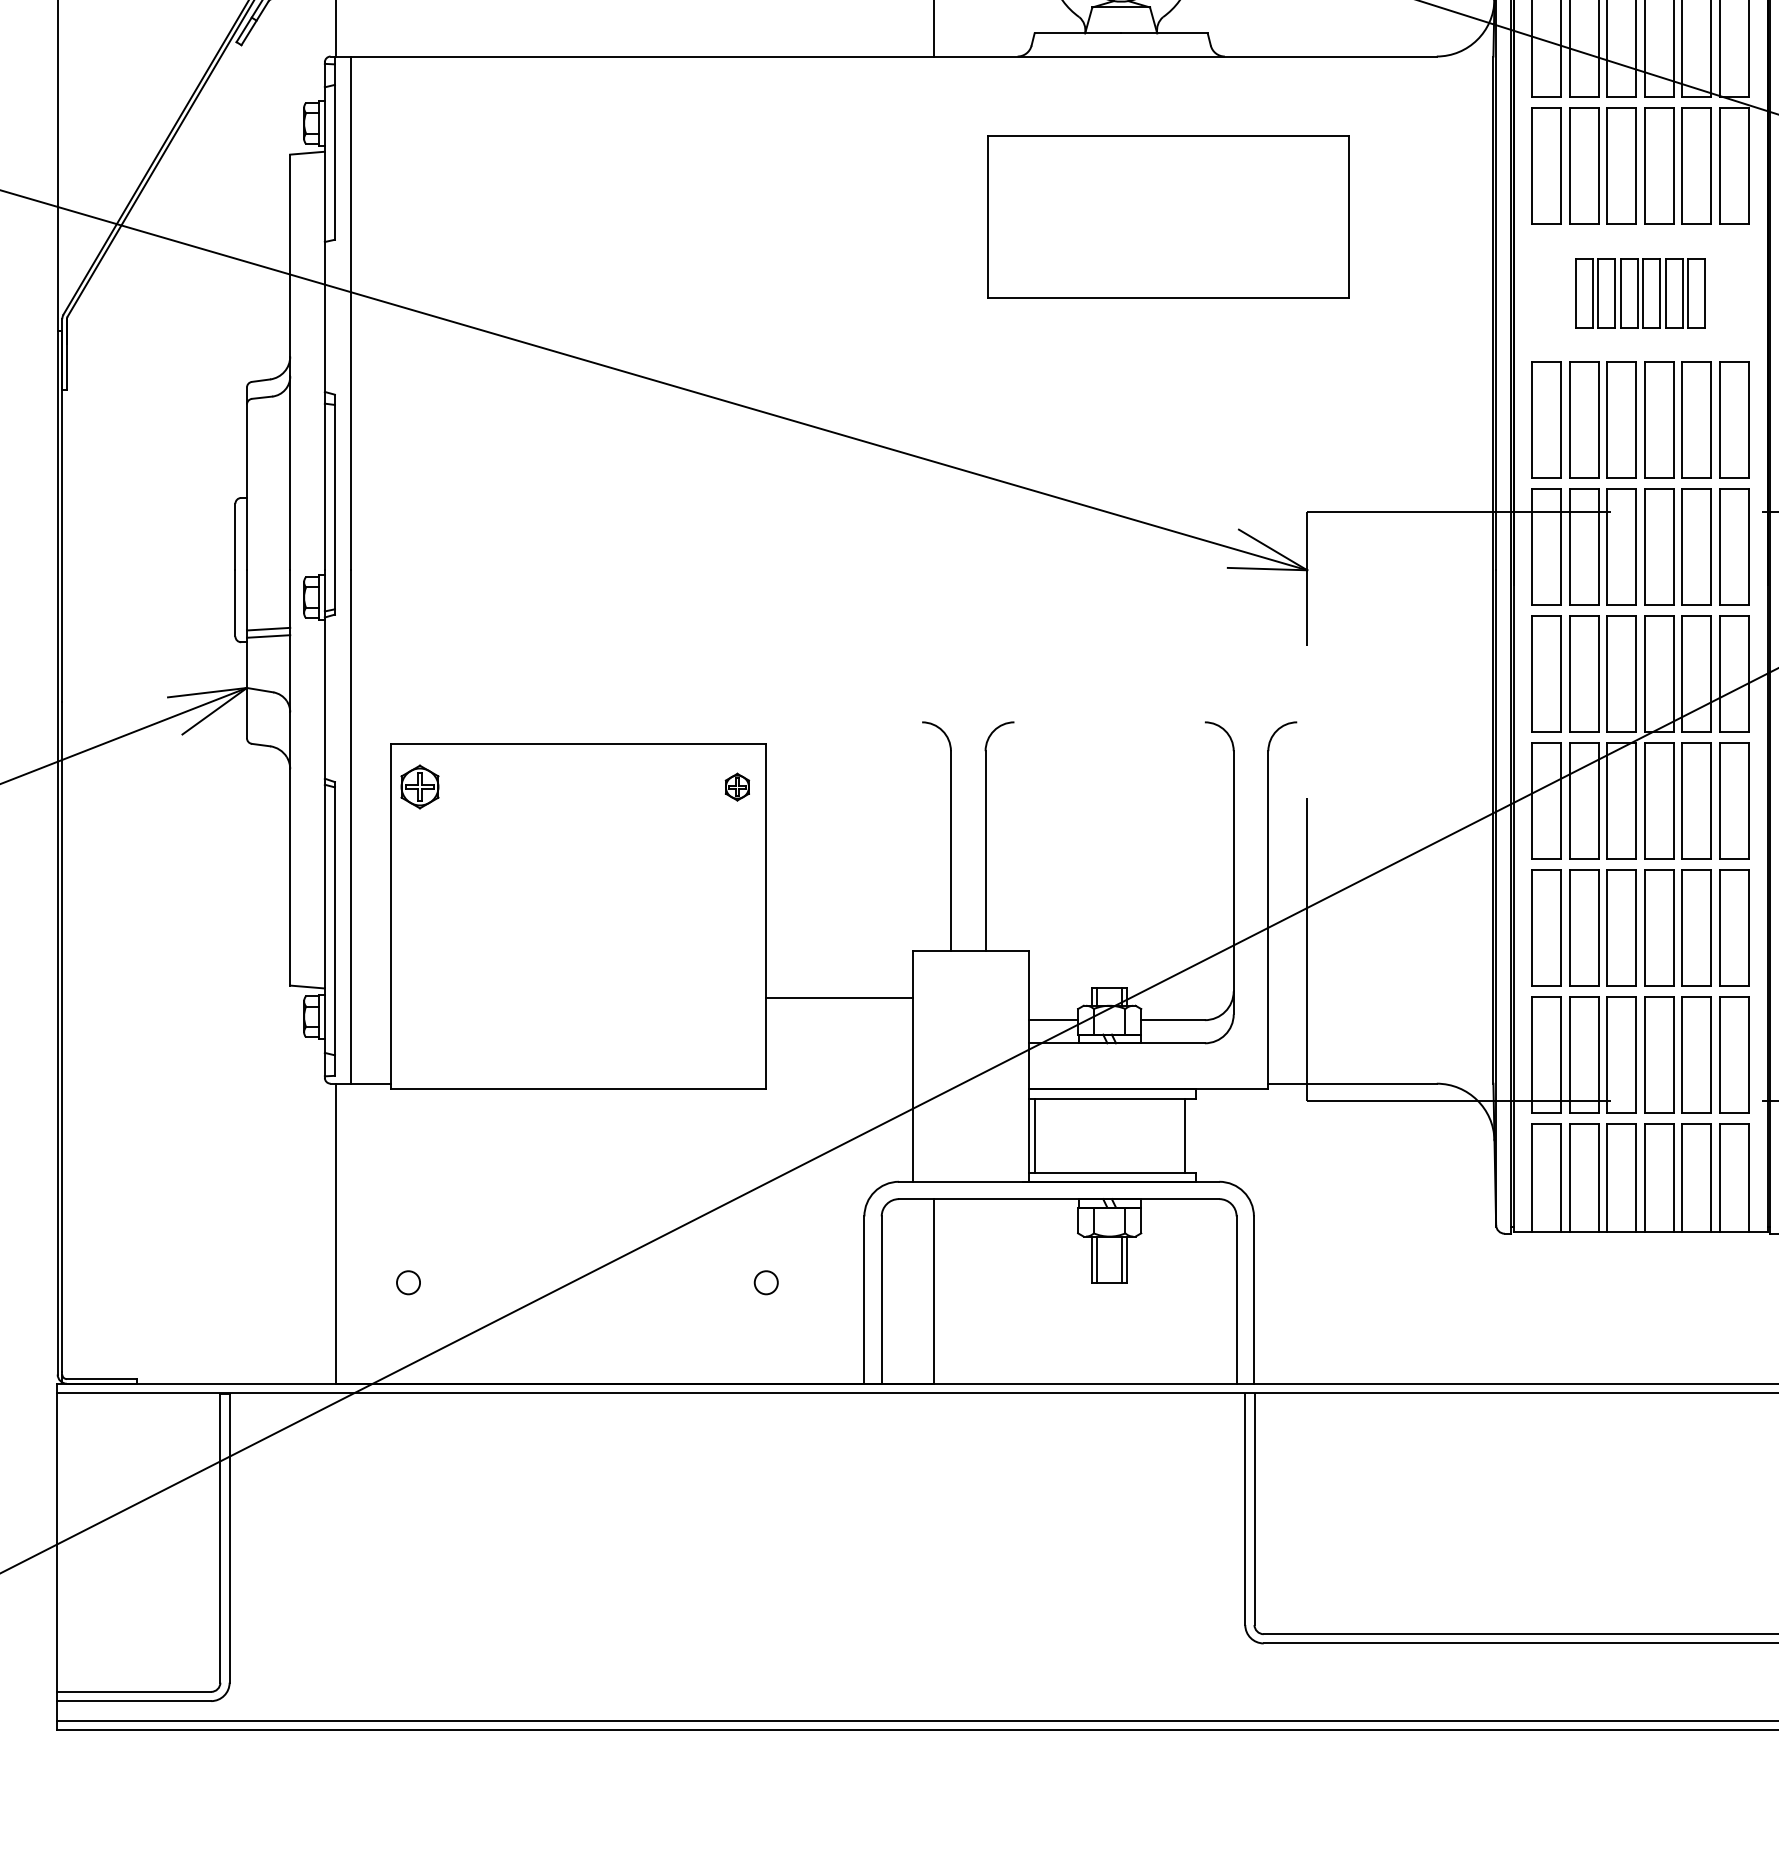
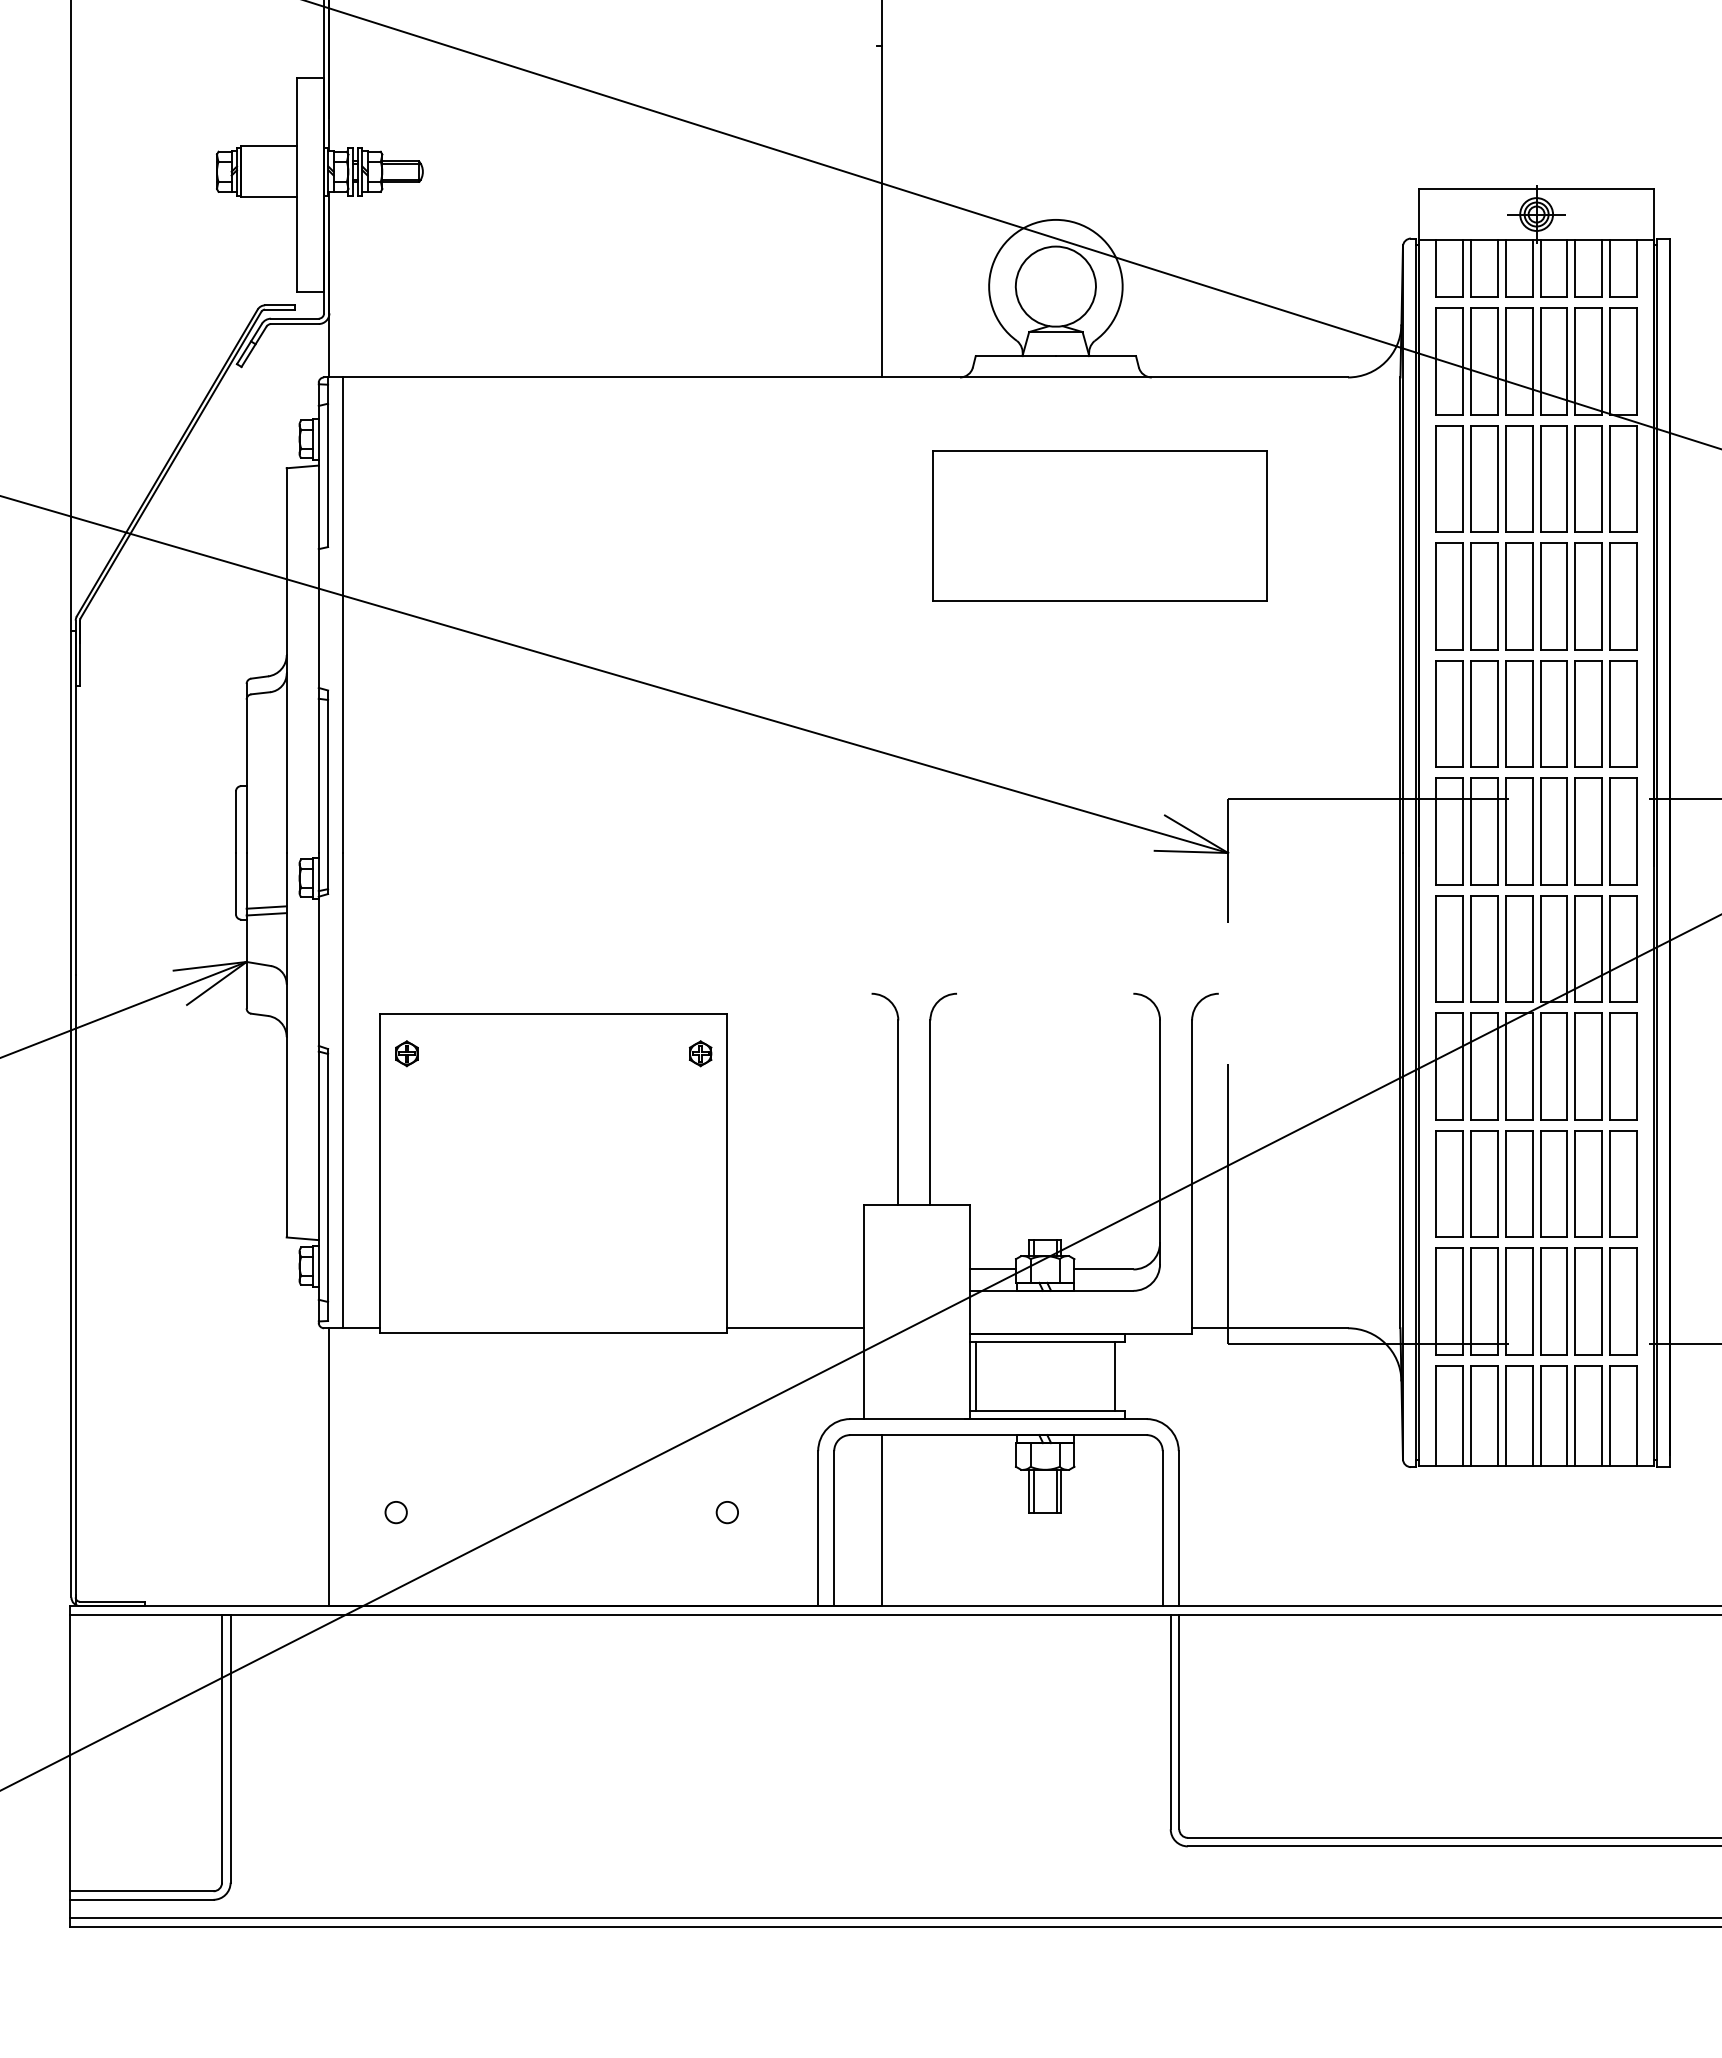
part: (1640, 293) -> (1536, 596), size x1.67
part: (419, 786) -> (406, 1053), size x0.62
line: (839, 998) -> (795, 1328), moved

